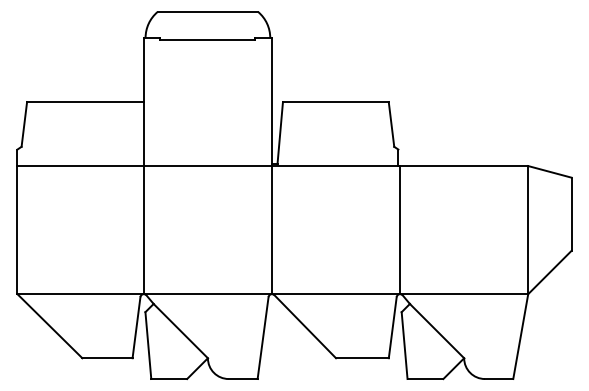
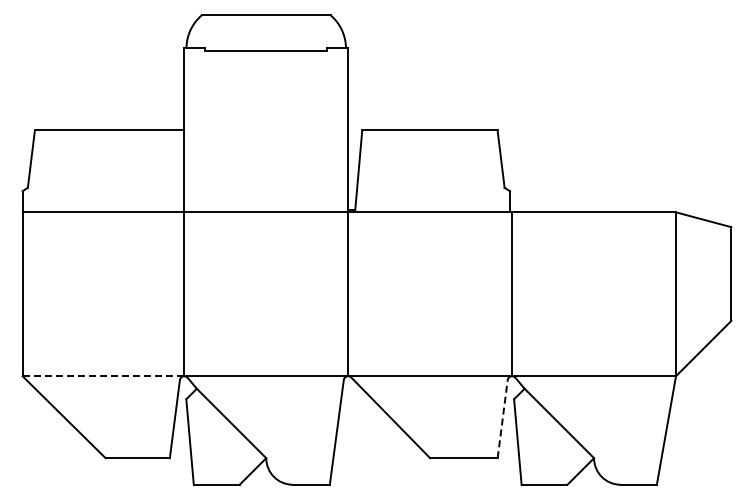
line: (80, 294) -> (103, 376), solid -> dashed
line: (392, 327) -> (502, 418), solid -> dashed

